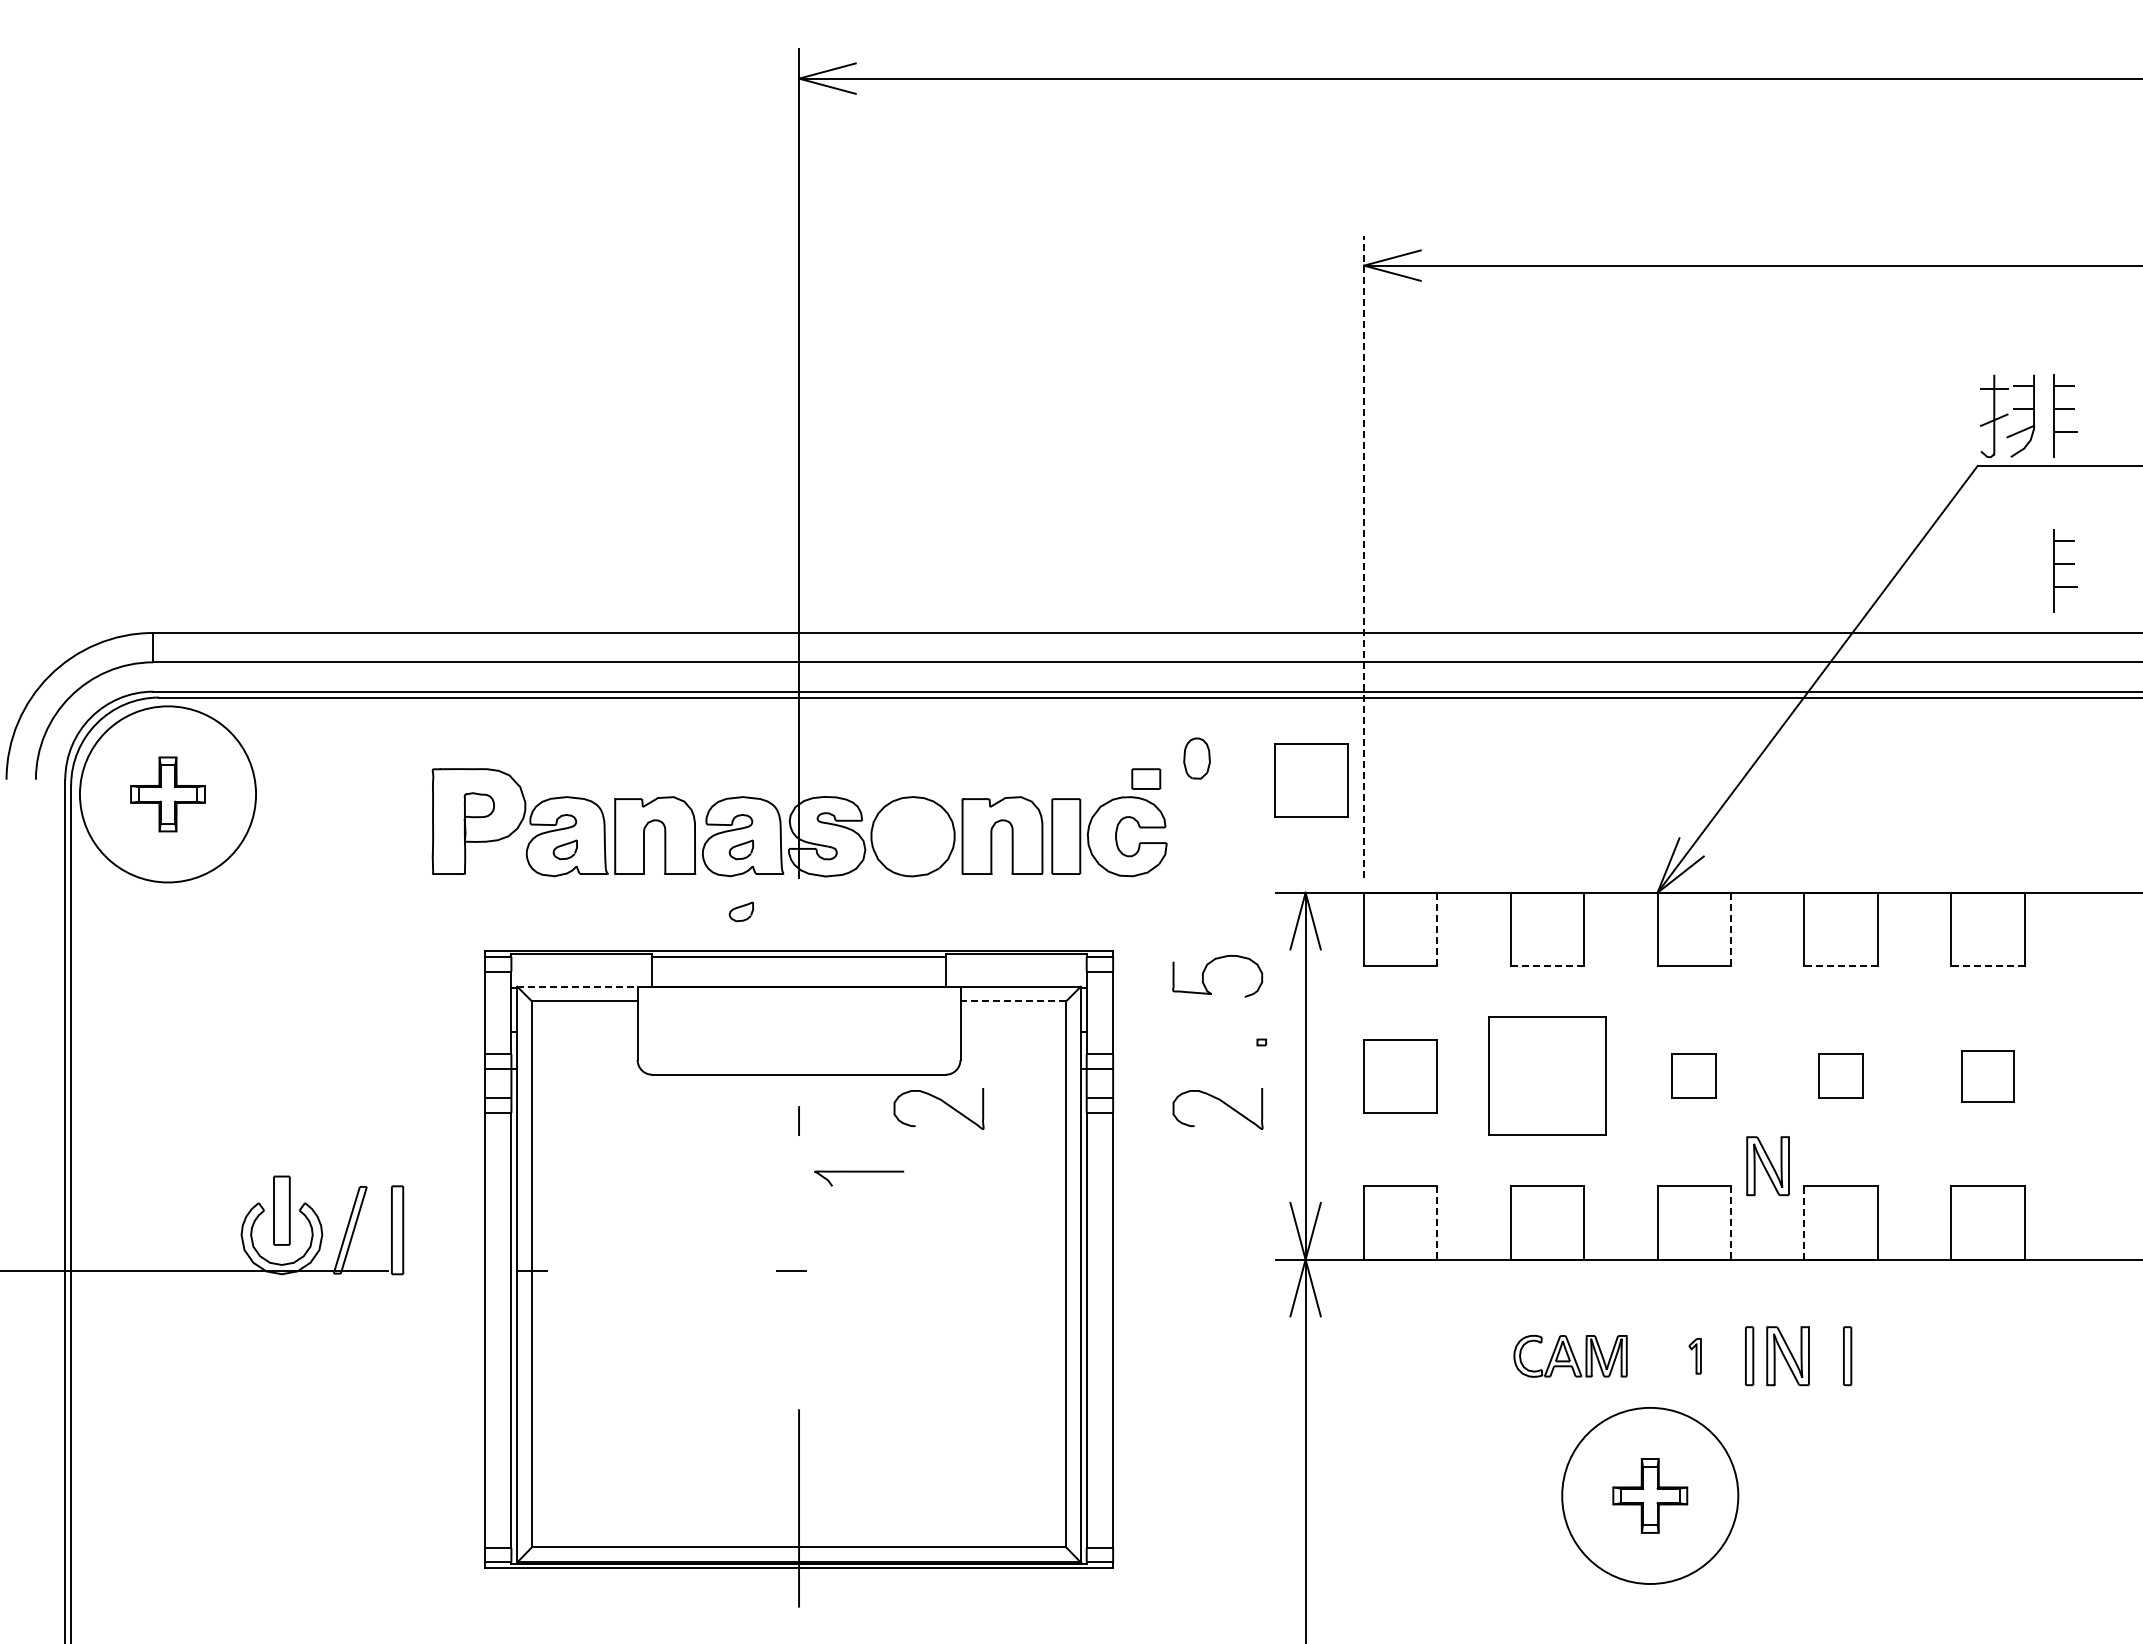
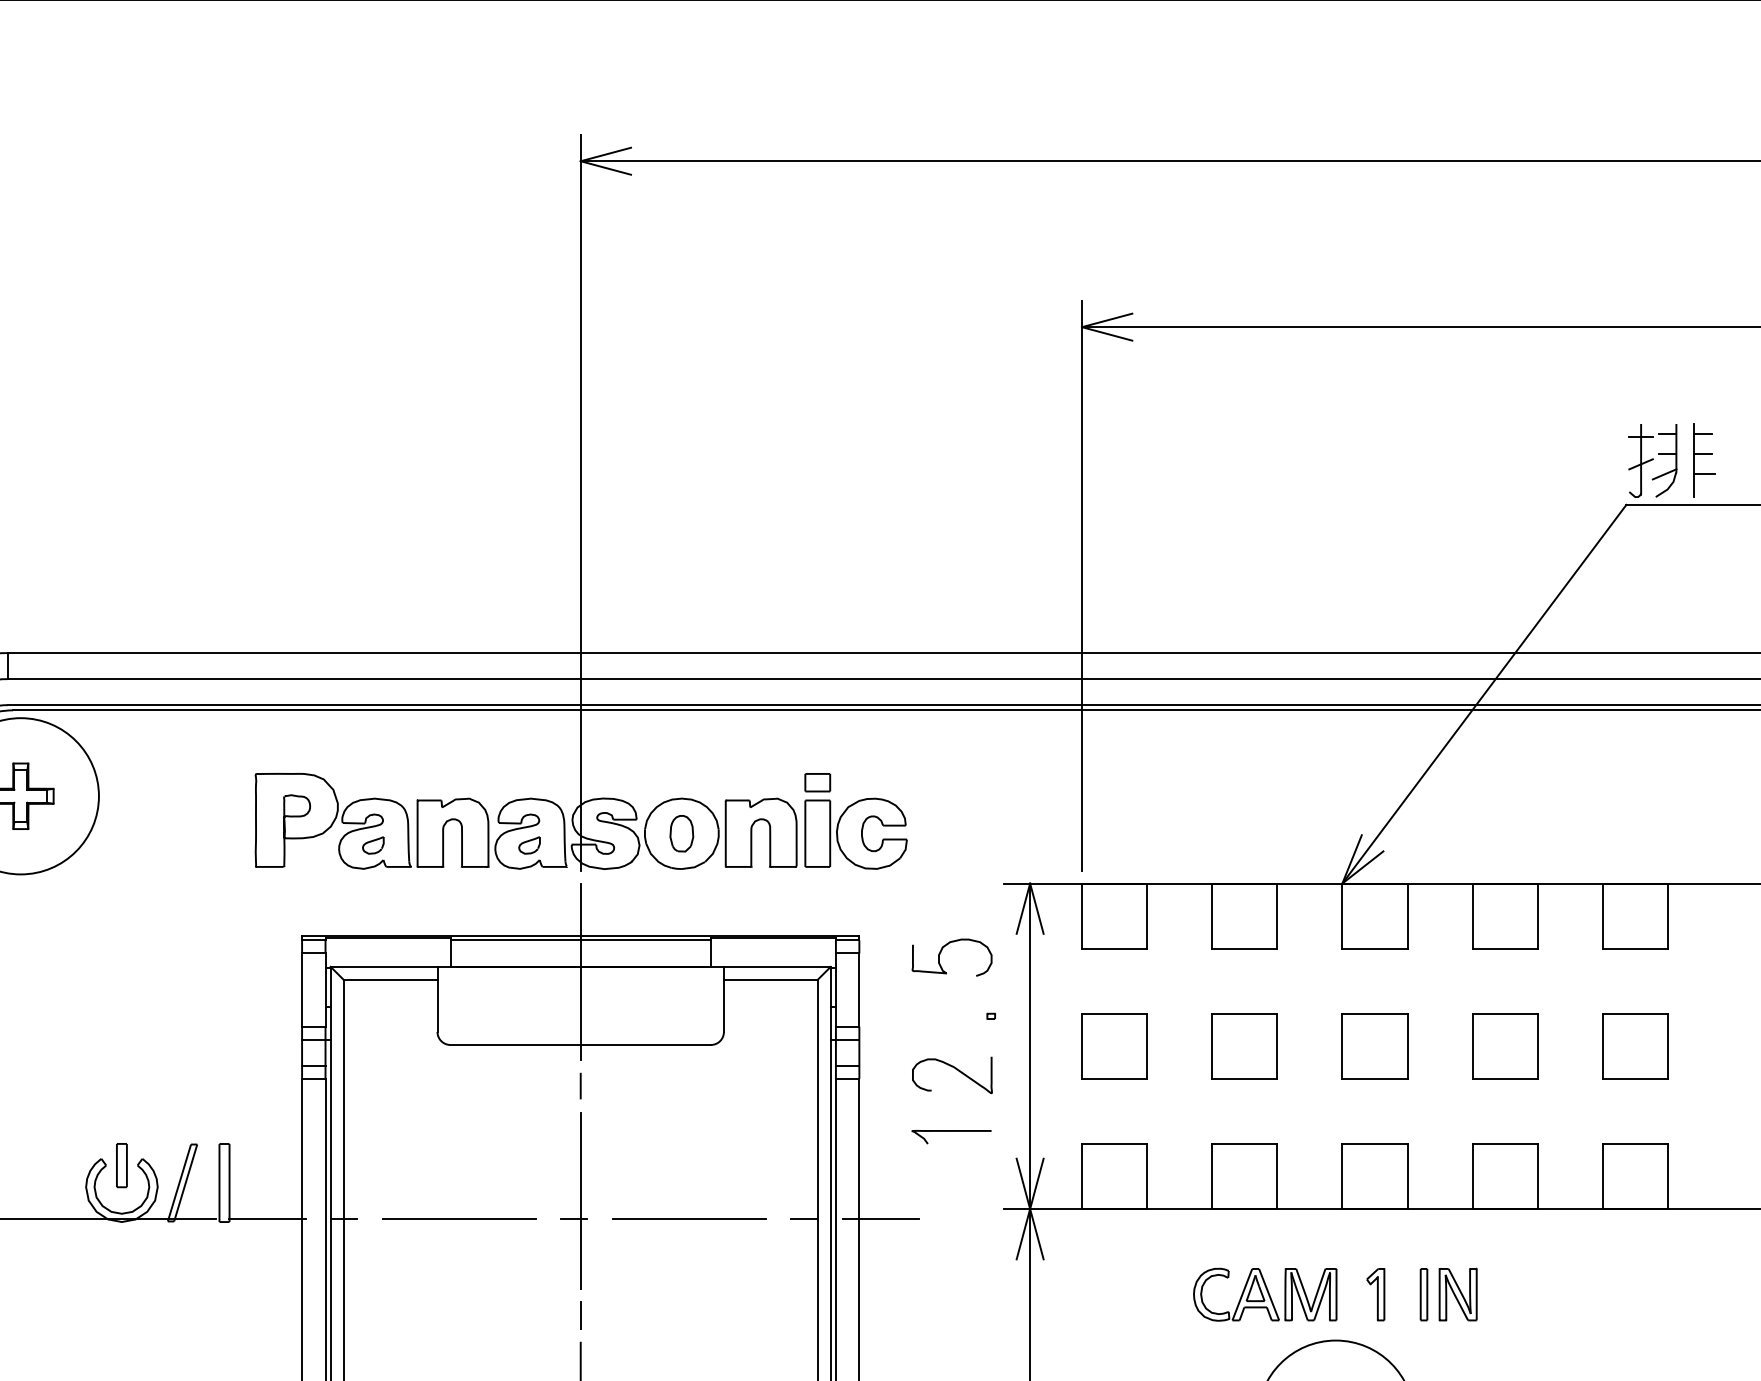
line: (1364, 557) -> (1082, 586), dashed -> solid
part: (2065, 570) -> (1704, 597), removed
part: (1196, 758) -> (681, 833), moved
part: (1146, 778) -> (817, 782), moved
part: (1311, 780) -> (1035, 783), removed
part: (740, 911) -> (528, 900), removed
line: (1437, 929) -> (1147, 916), dashed -> solid
line: (1730, 929) -> (1407, 916), dashed -> solid
line: (1547, 966) -> (1244, 948), dashed -> solid
line: (1841, 966) -> (1505, 948), dashed -> solid
line: (1987, 966) -> (1635, 948), dashed -> solid
line: (577, 986) -> (384, 966), dashed -> solid
line: (799, 991) -> (581, 971), added
line: (1013, 1001) -> (770, 980), dashed -> solid
part: (1547, 1076) -> (1244, 1046), size x0.62
part: (1694, 1076) -> (1375, 1046), size x1.67
part: (1840, 1076) -> (1504, 1046), size x1.67
part: (1987, 1076) -> (1635, 1046), size x1.43
curve: (942, 1102) -> (707, 1069), removed
part: (1767, 1166) -> (1439, 1126), removed
curve: (859, 1172) -> (951, 1131), moved
part: (281, 1210) -> (121, 1165), size x0.71
line: (1437, 1222) -> (1147, 1176), dashed -> solid
line: (1730, 1222) -> (1407, 1176), dashed -> solid
line: (1804, 1222) -> (1472, 1176), dashed -> solid
line: (799, 1250) -> (581, 1200), added
line: (445, 1271) -> (267, 1219), added
line: (661, 1271) -> (458, 1219), added
line: (920, 1271) -> (688, 1219), added
line: (1050, 1271) -> (803, 1219), added
line: (1137, 1271) -> (880, 1219), added
part: (1570, 1356) -> (1265, 1294), size x1.43
part: (1694, 1356) -> (1375, 1294), size x1.67
part: (1847, 1356) -> (1510, 1294), removed
line: (799, 1379) -> (581, 1315), added

